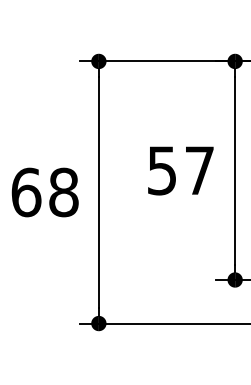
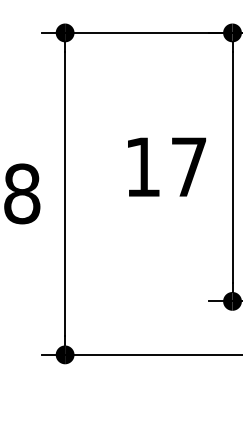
text: (161, 170) -> (142, 166), 57 -> 17

